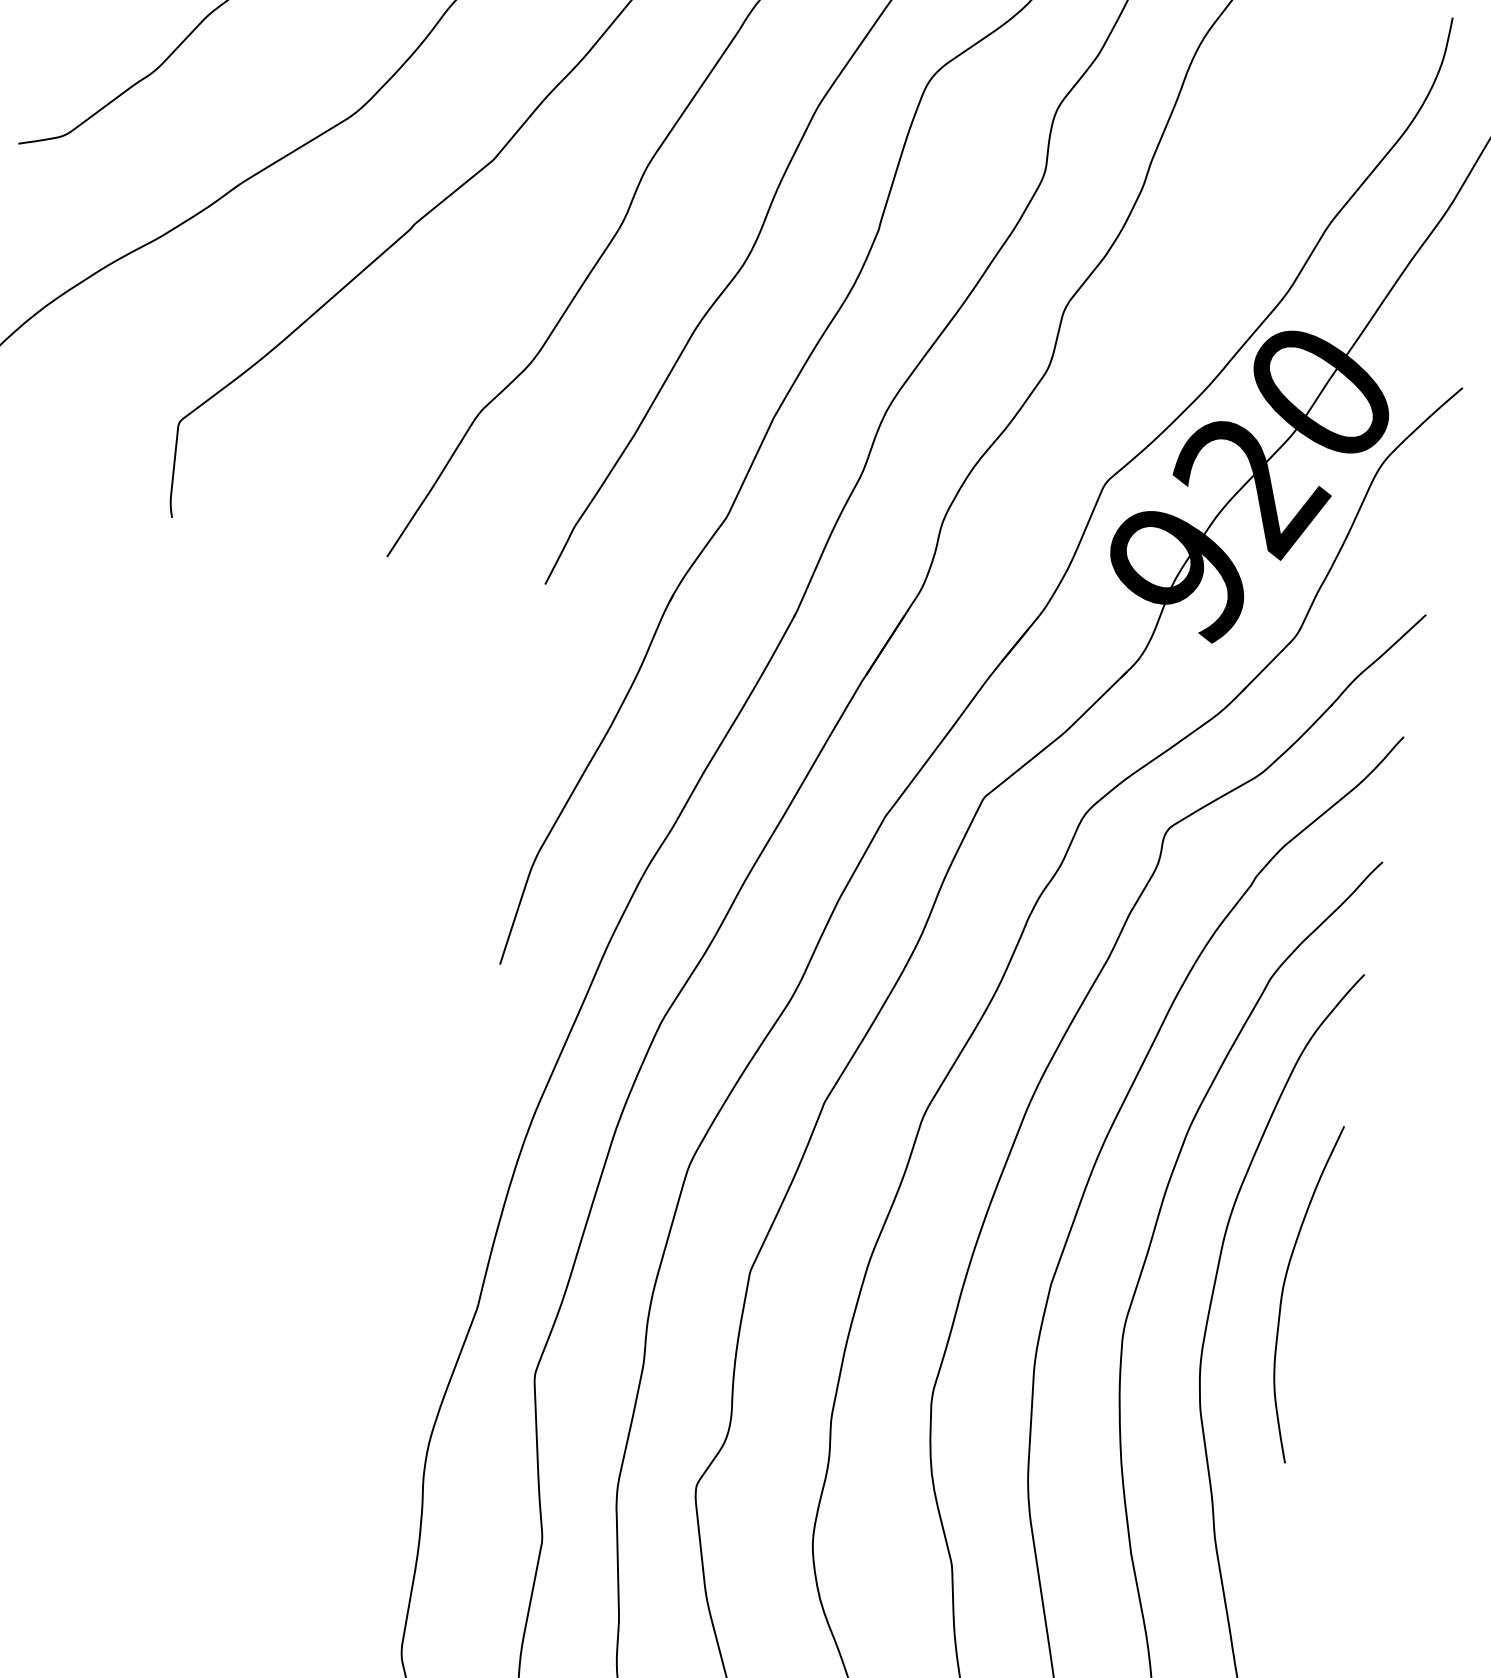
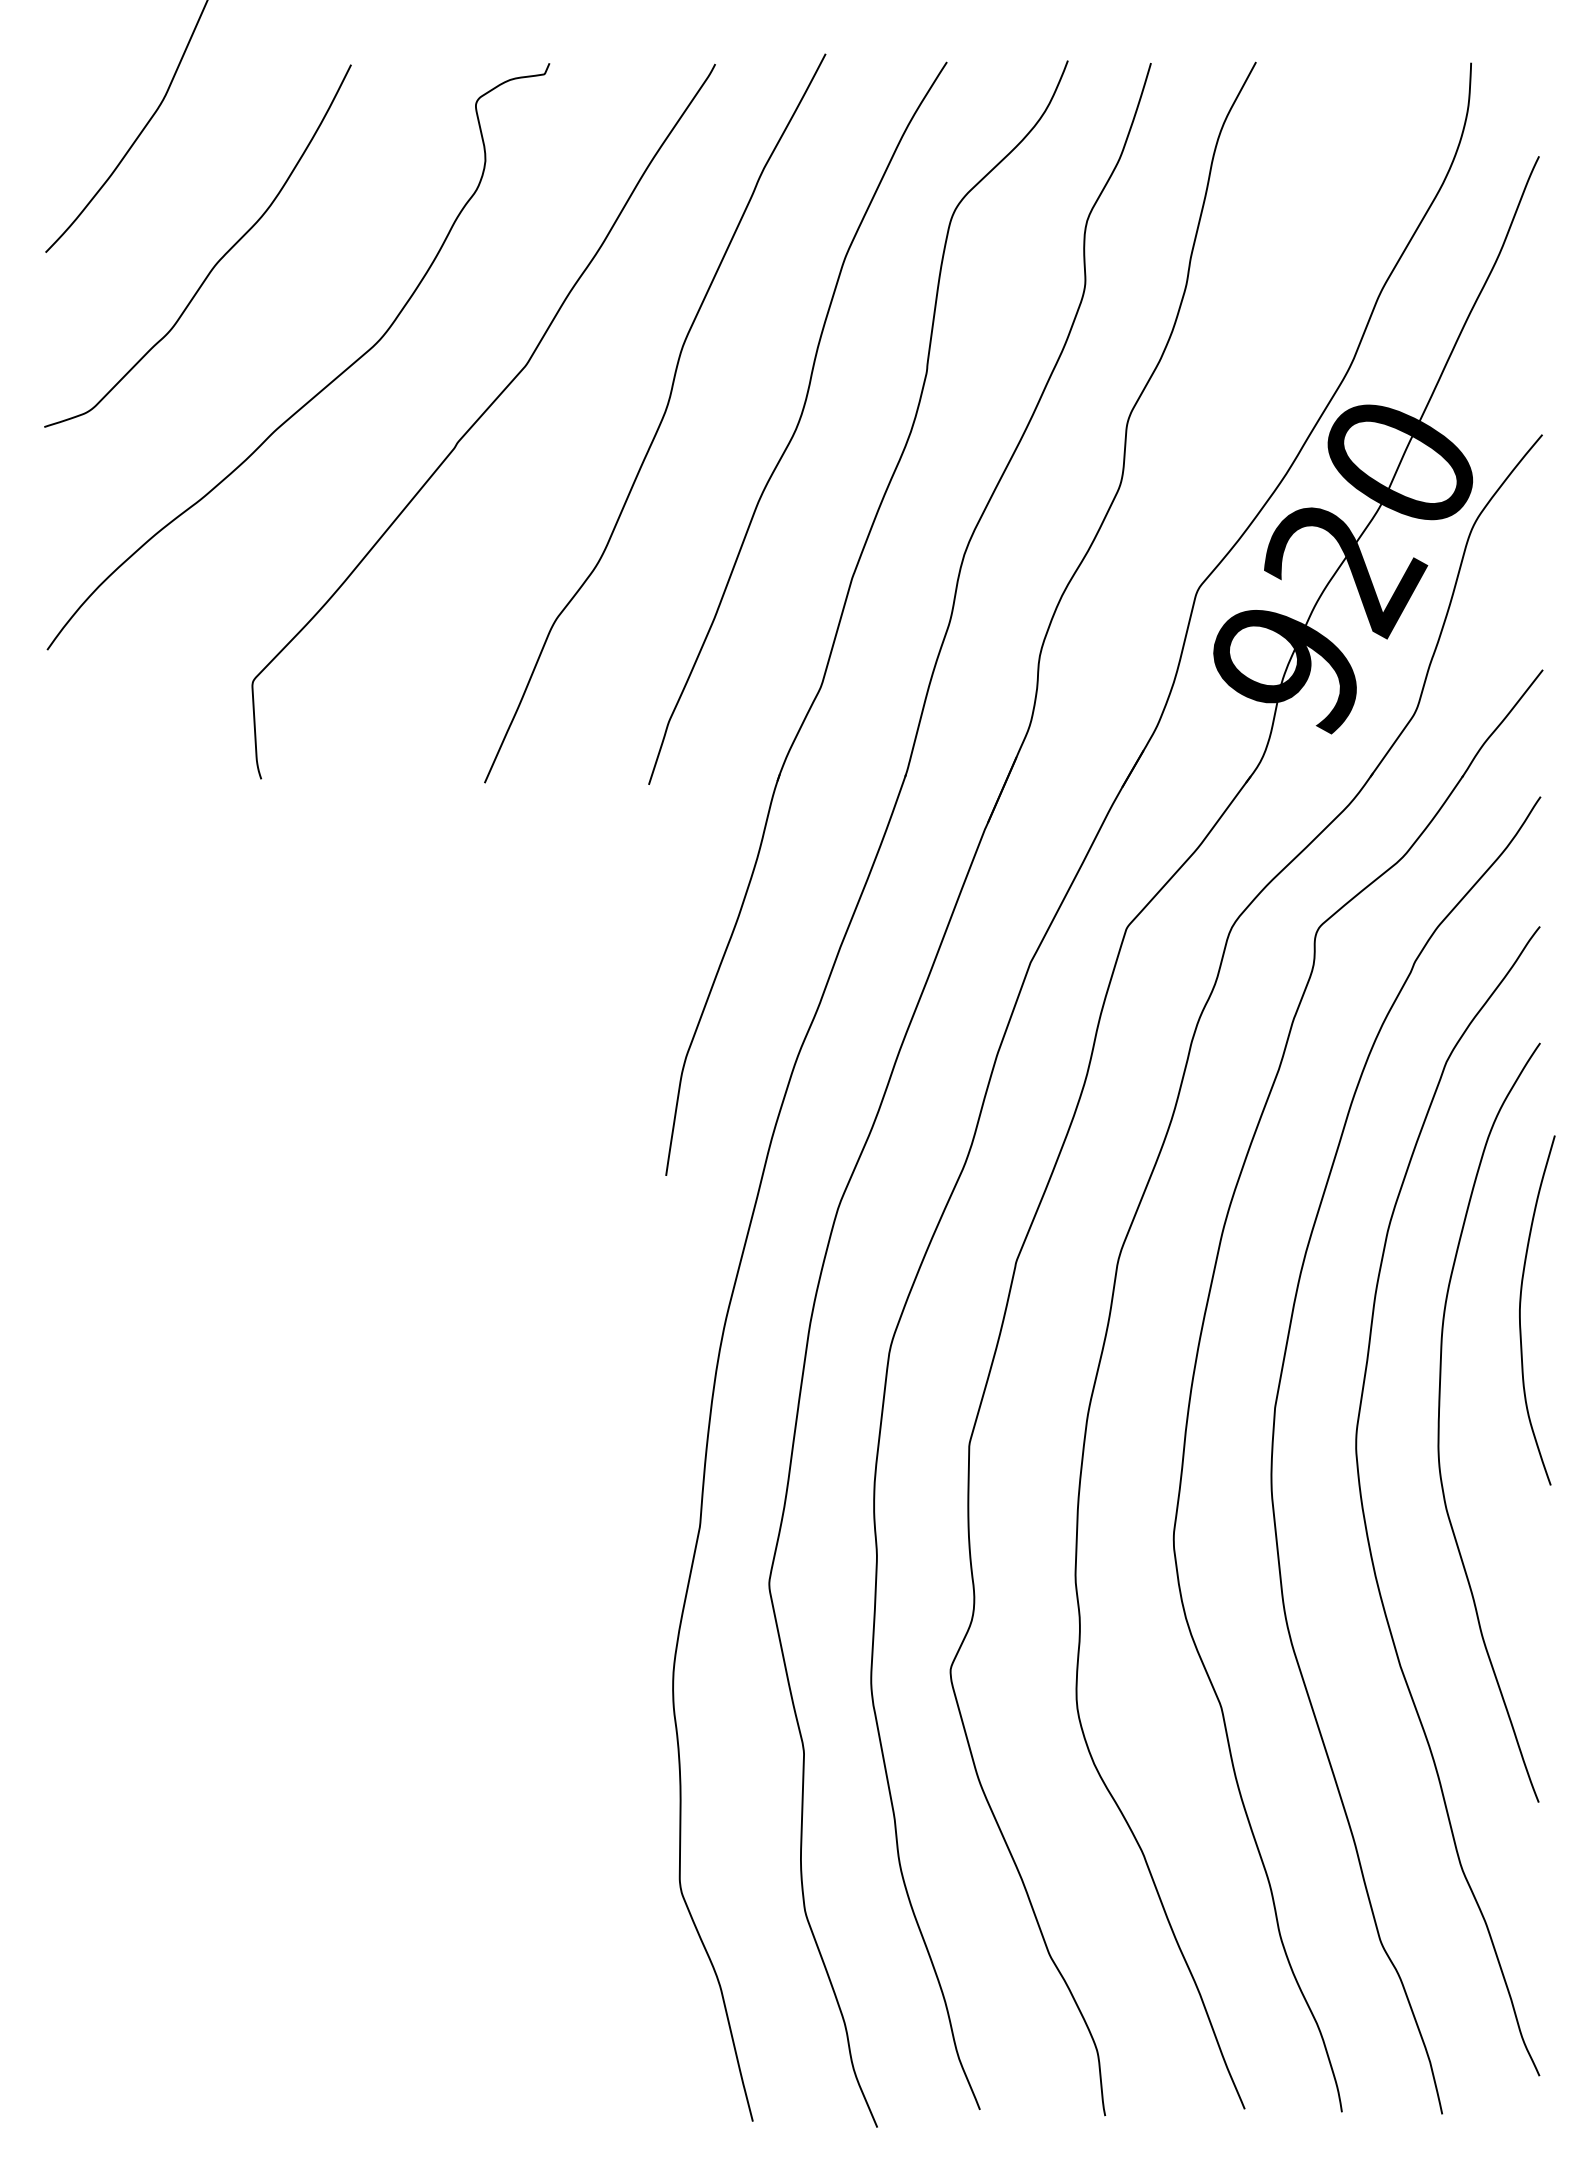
curve: (1283, 1289) -> (1520, 1310), moved

